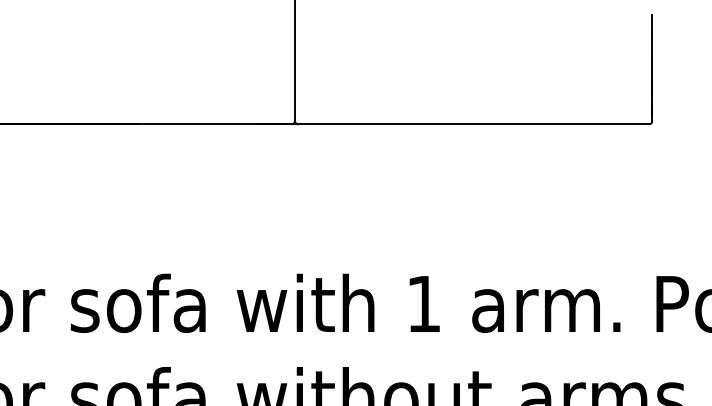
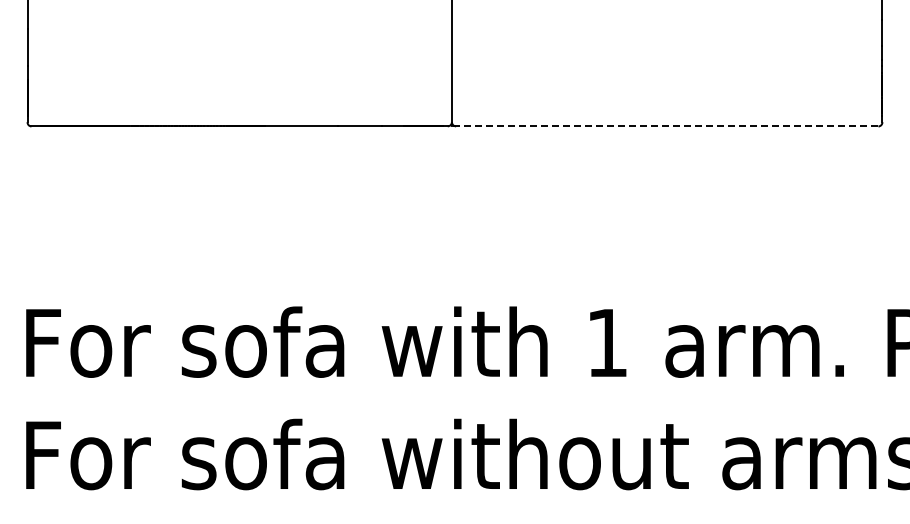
line: (468, 124) -> (660, 126), solid -> dashed

